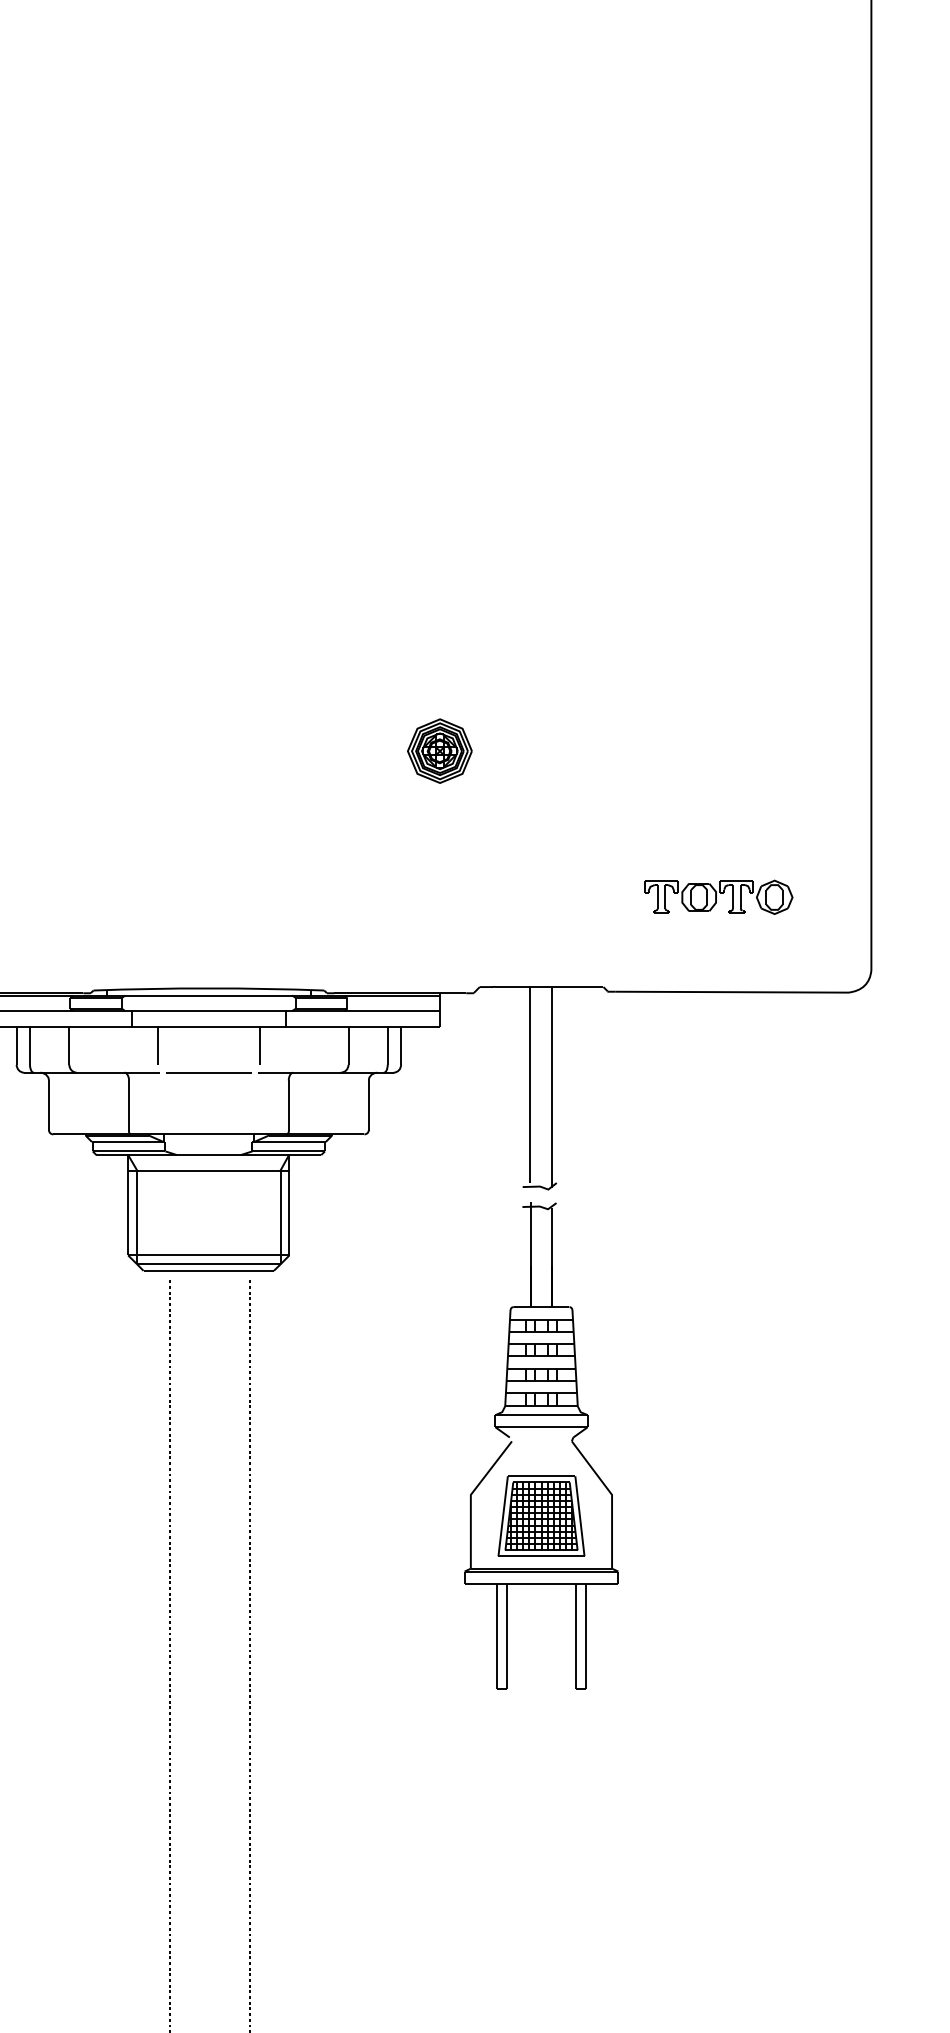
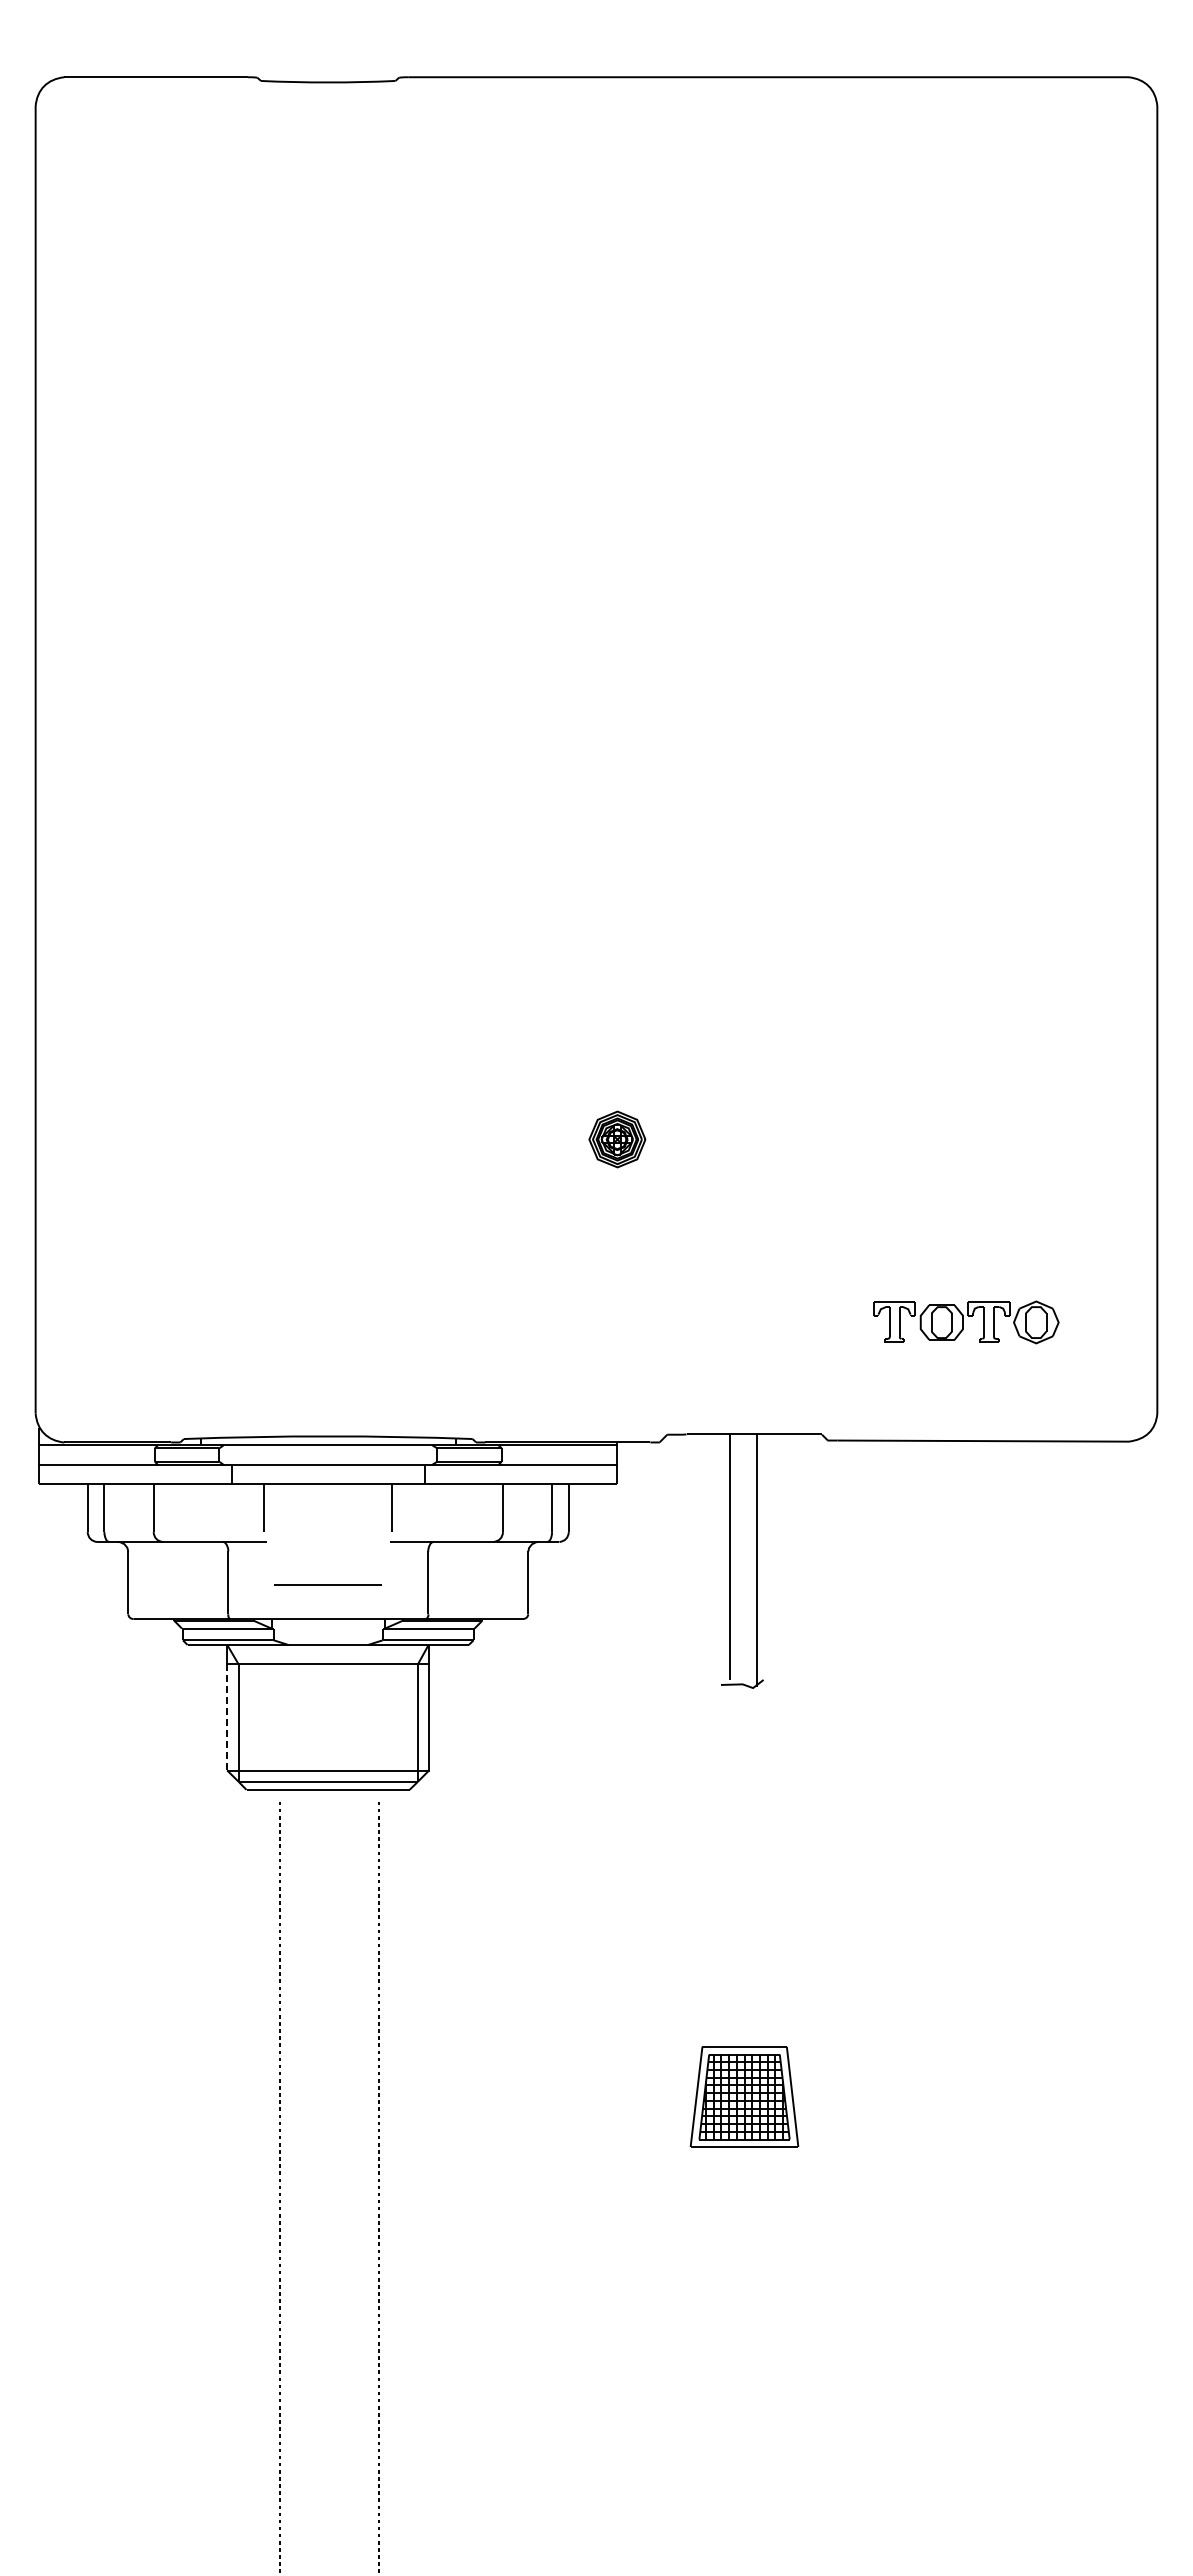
part: (440, 751) -> (617, 1139), size x0.7
line: (208, 1072) -> (327, 1584), moved
line: (128, 1213) -> (227, 1717), solid -> dashed
part: (541, 1427) -> (744, 1985), removed

